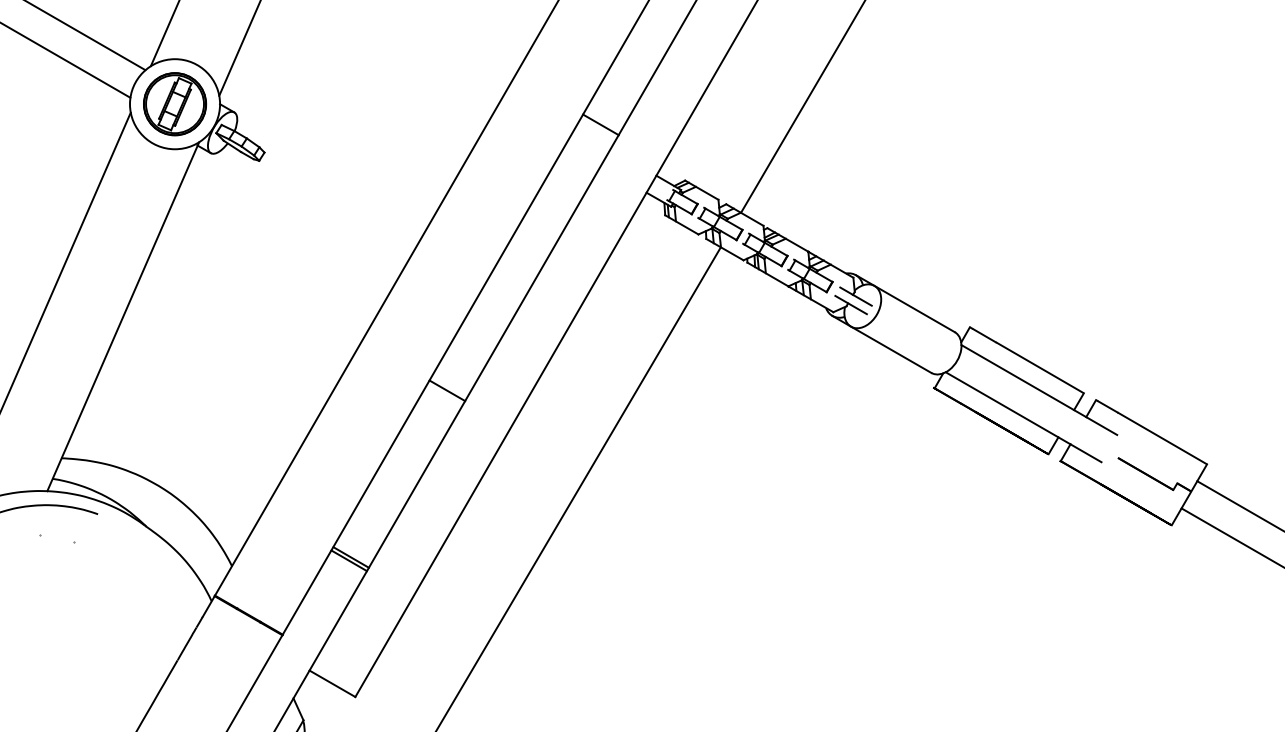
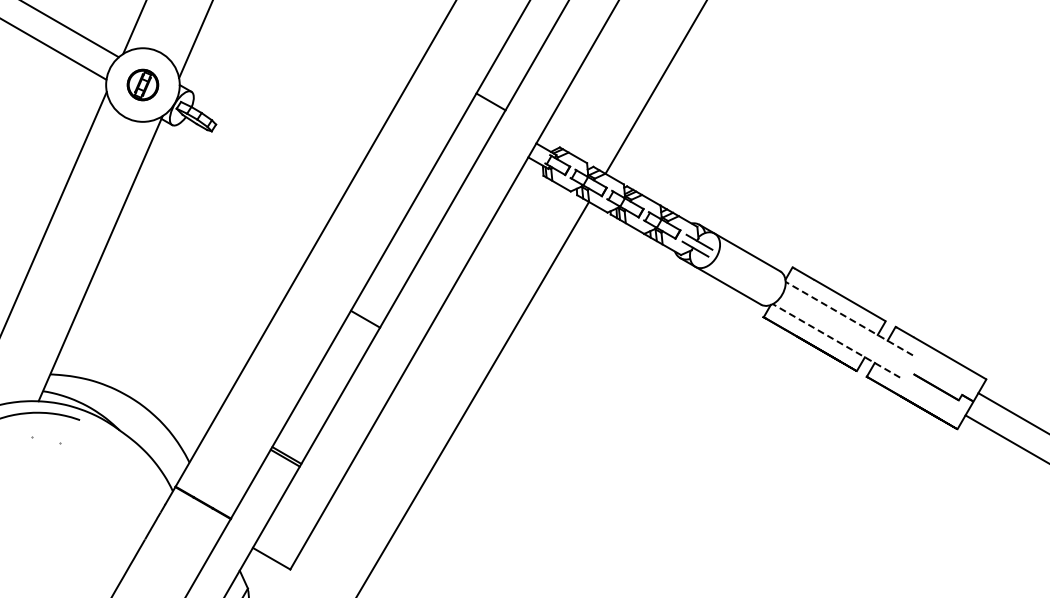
part: (174, 103) -> (142, 84), size x0.6
line: (1038, 389) -> (848, 318), solid -> dashed
line: (1023, 416) -> (836, 340), solid -> dashed

